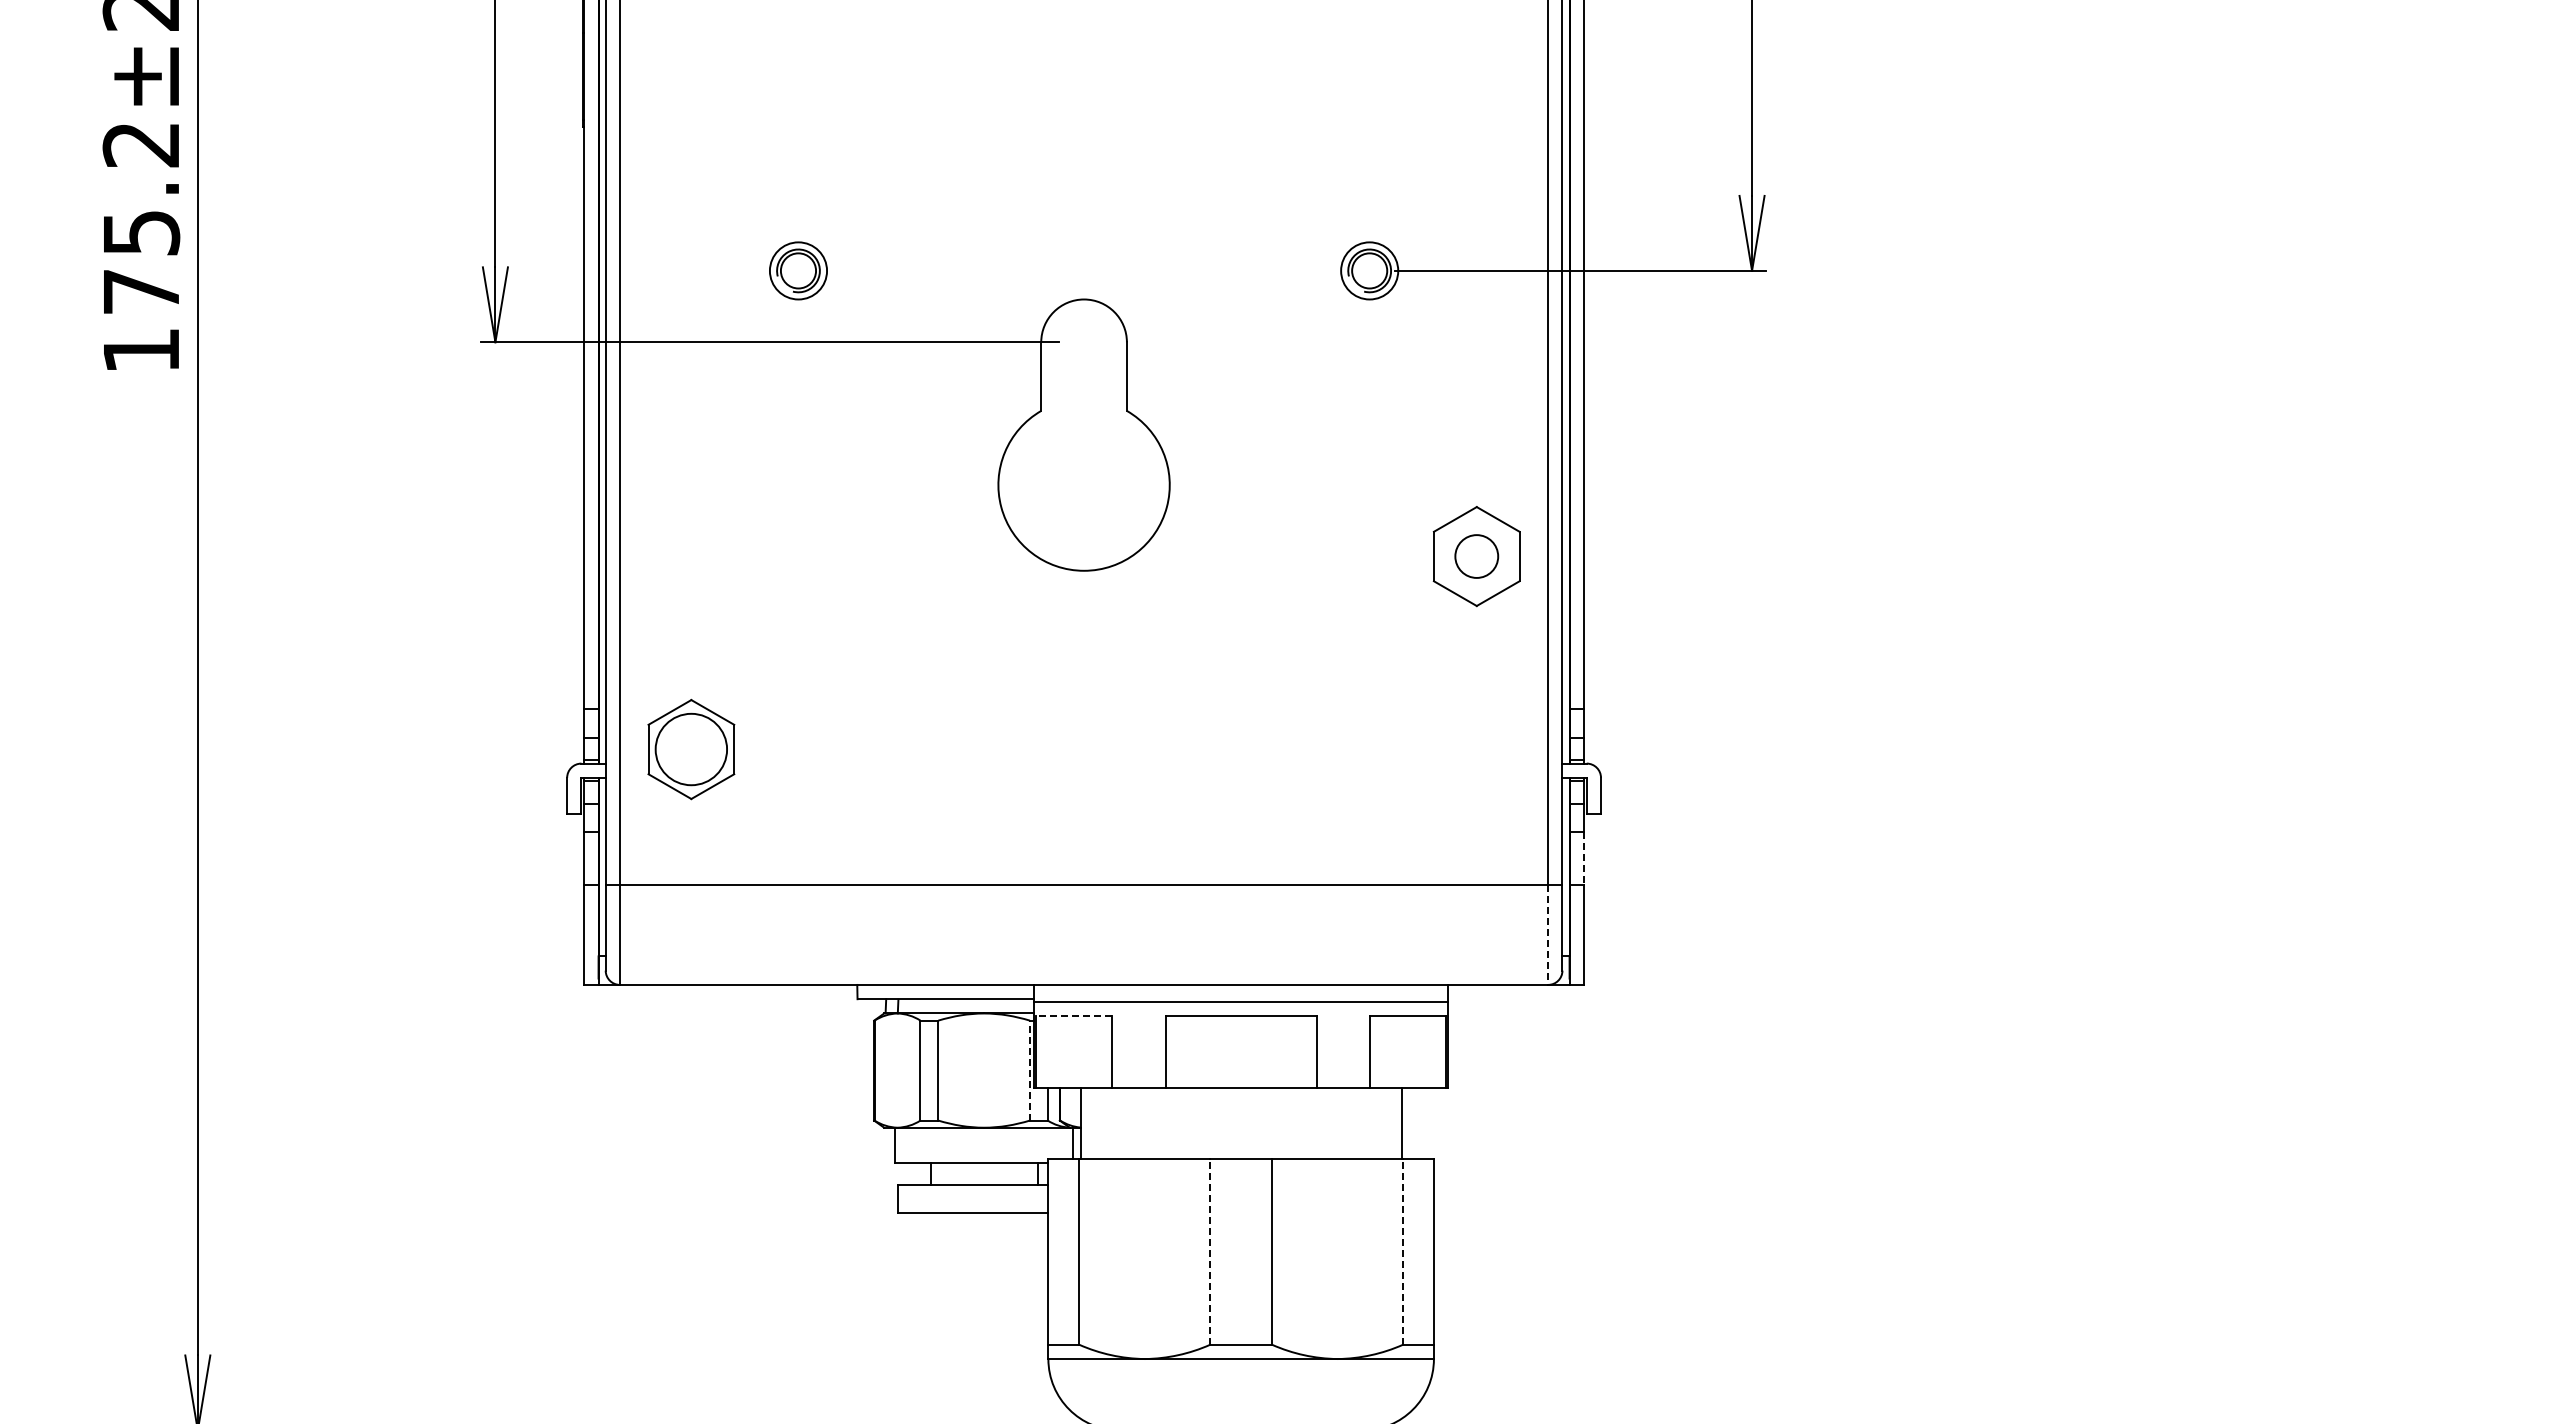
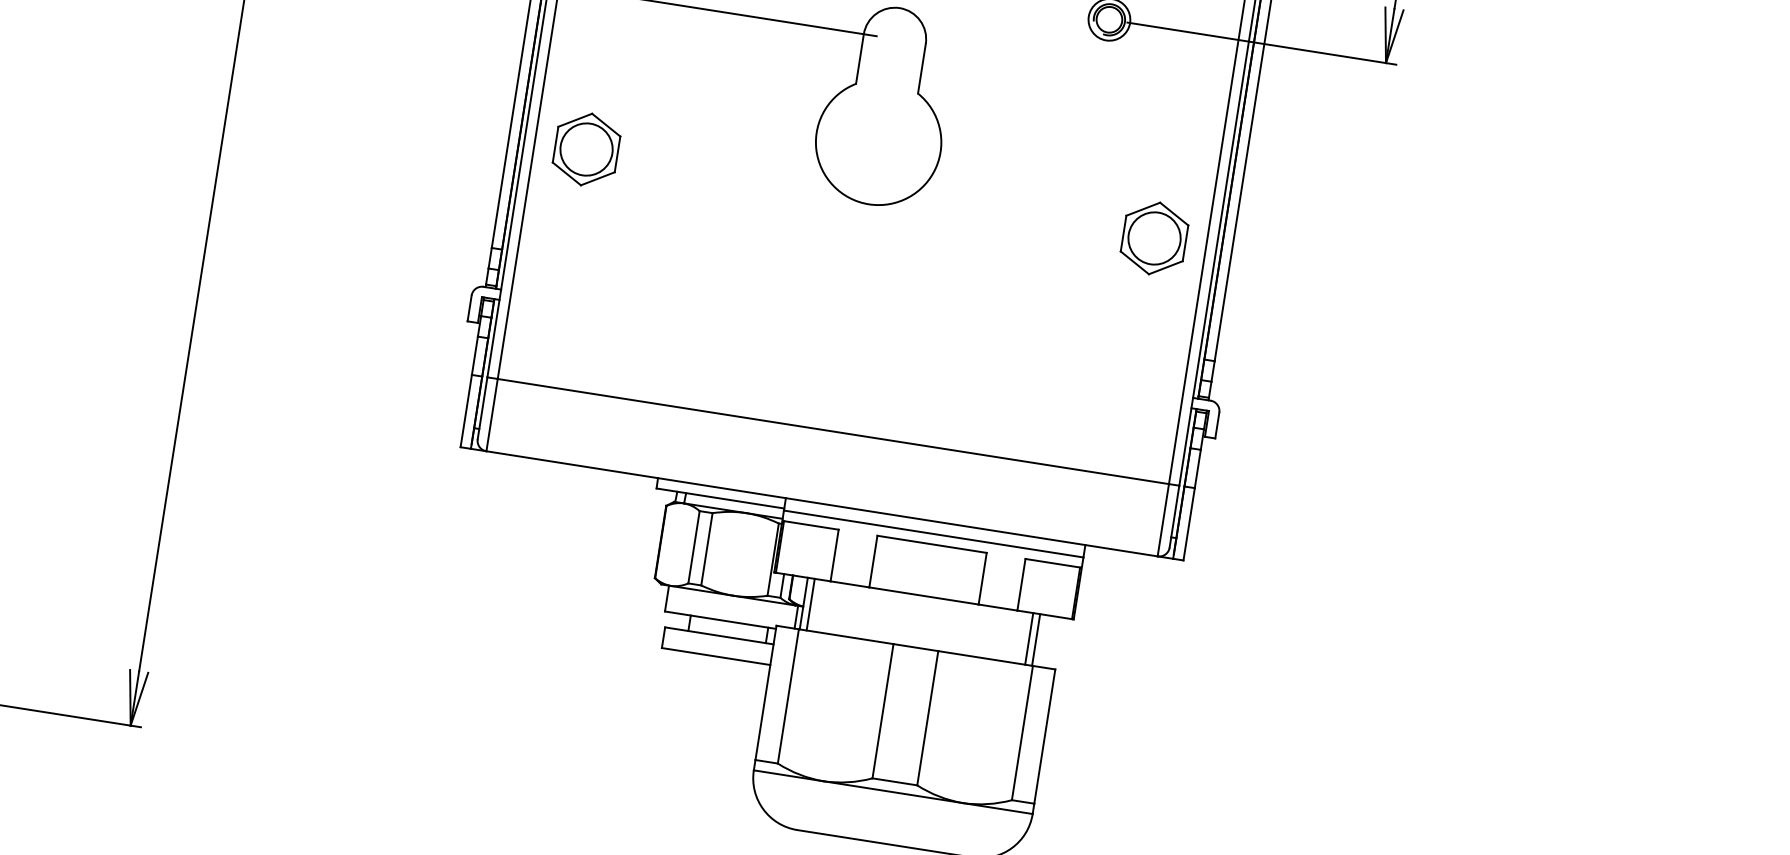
circle: (1476, 556) -> (1154, 238), size x1.67
part: (691, 749) -> (586, 149), moved
line: (1583, 859) -> (1197, 469), dashed -> solid
line: (1548, 934) -> (1163, 519), dashed -> solid
line: (1074, 1016) -> (811, 525), dashed -> solid
line: (1029, 1070) -> (772, 559), dashed -> solid
line: (1090, 1123) -> (810, 604), added
line: (1392, 1123) -> (1029, 638), added
line: (1210, 1251) -> (883, 710), dashed -> solid
line: (1402, 1251) -> (1022, 732), dashed -> solid

